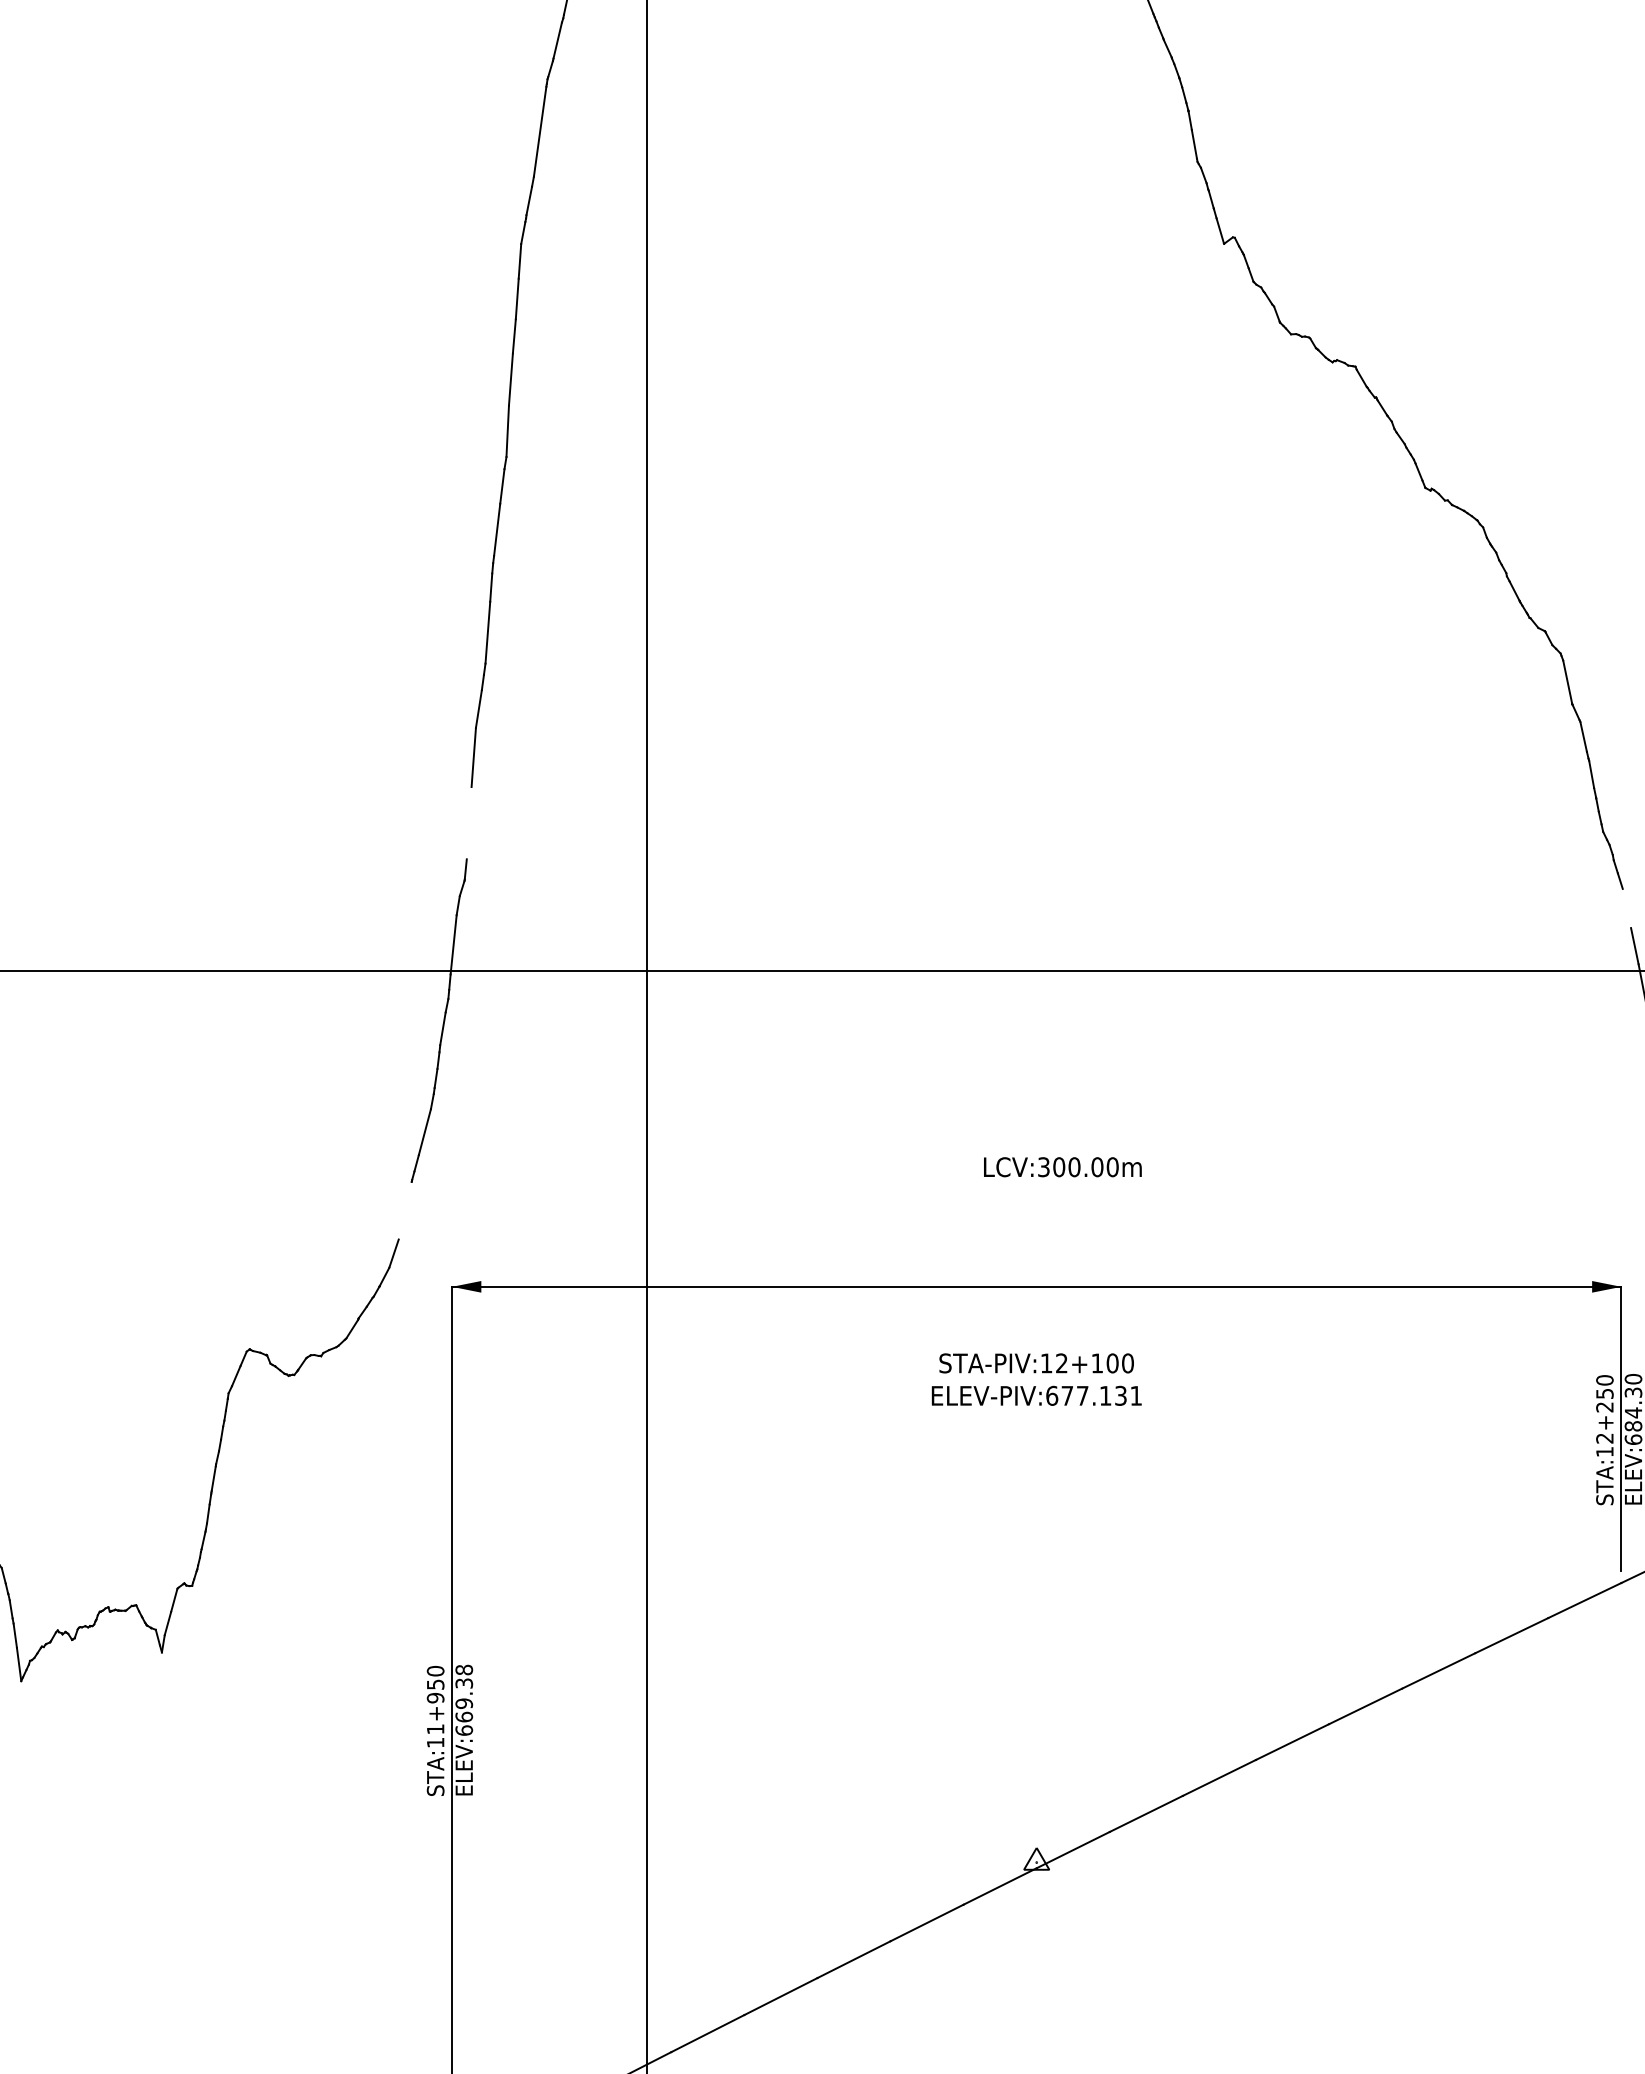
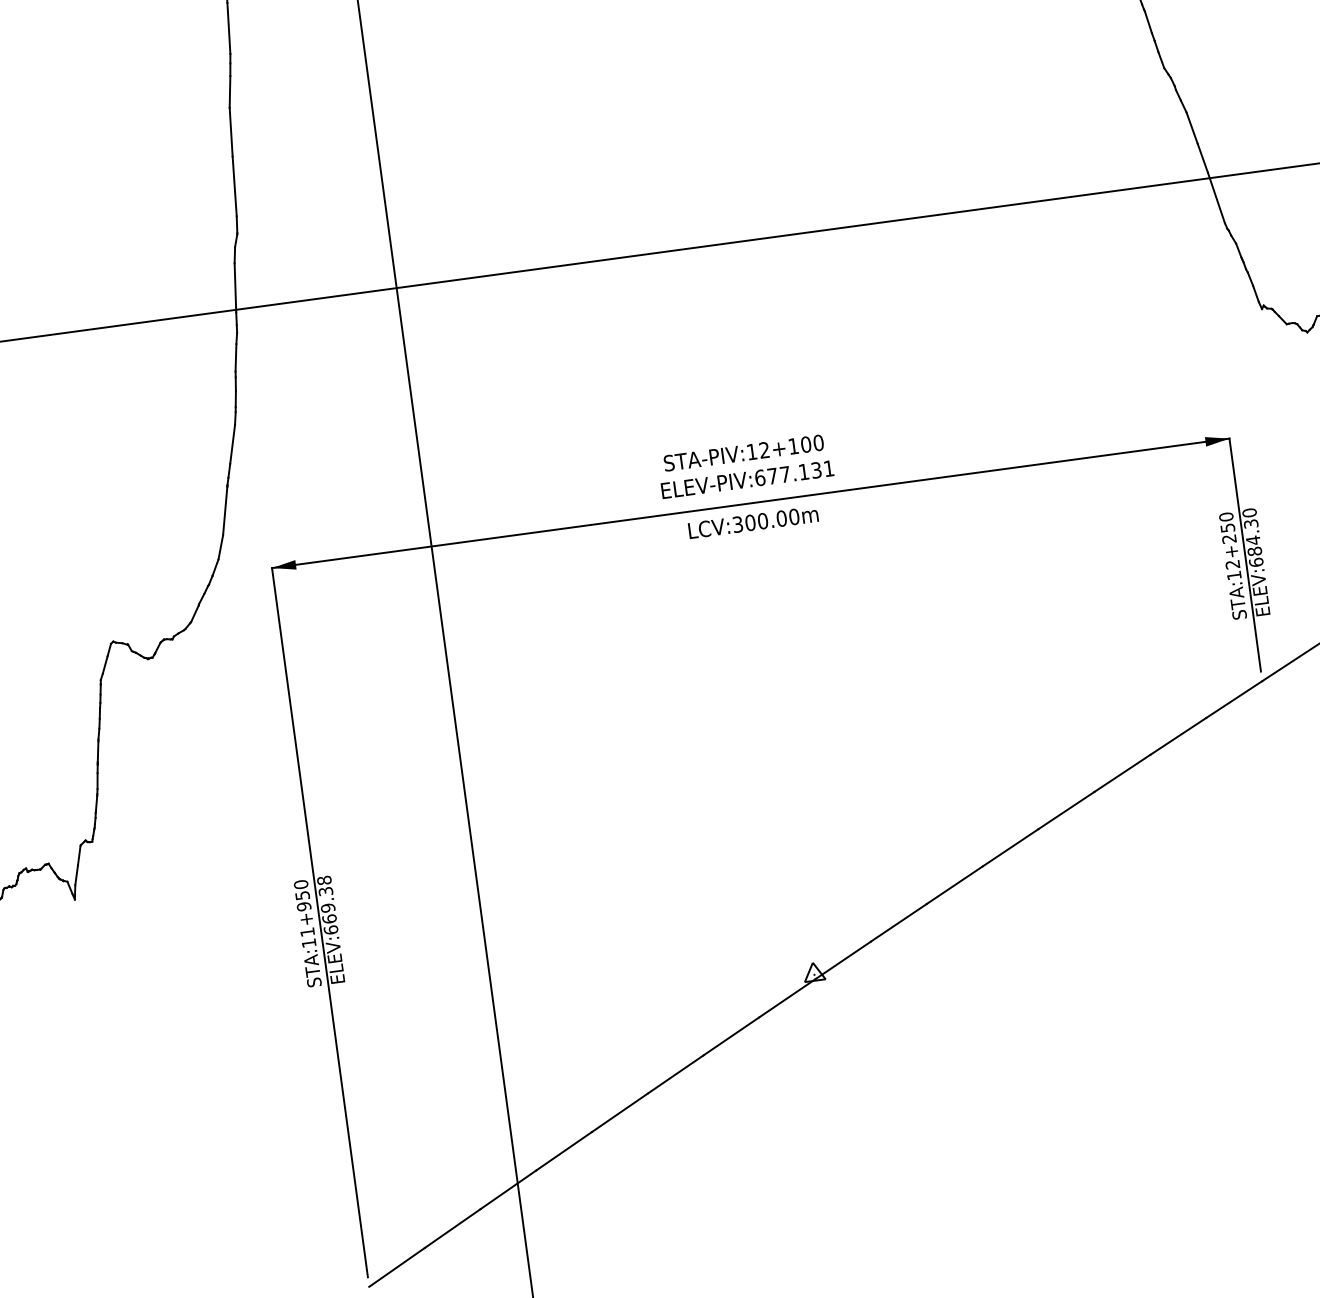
line: (468, 823) -> (234, 186), added
line: (1626, 908) -> (1191, 128), added
text: (1062, 1167) -> (753, 522), moved
line: (404, 1210) -> (224, 510), added
text: (1036, 1379) -> (745, 466), moved

